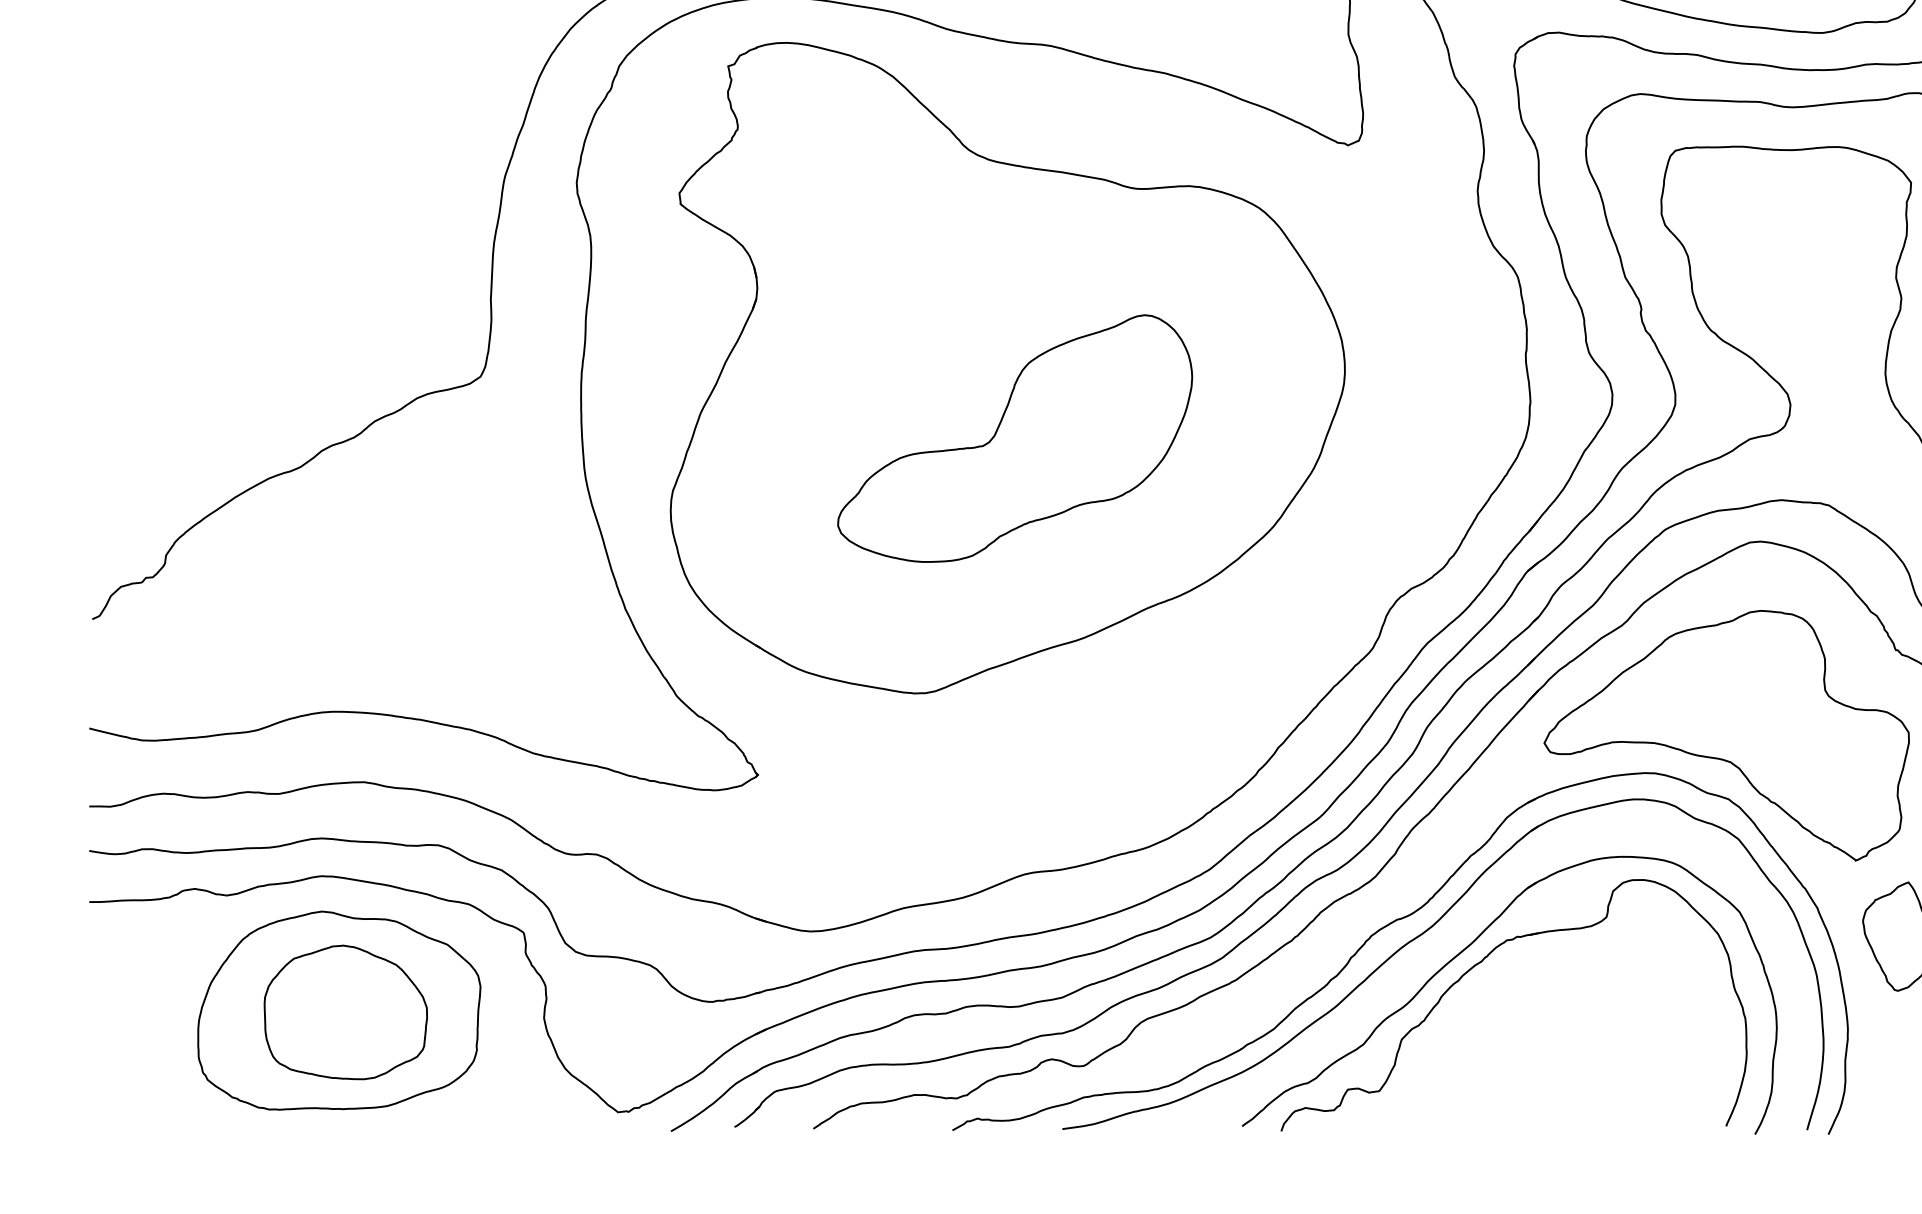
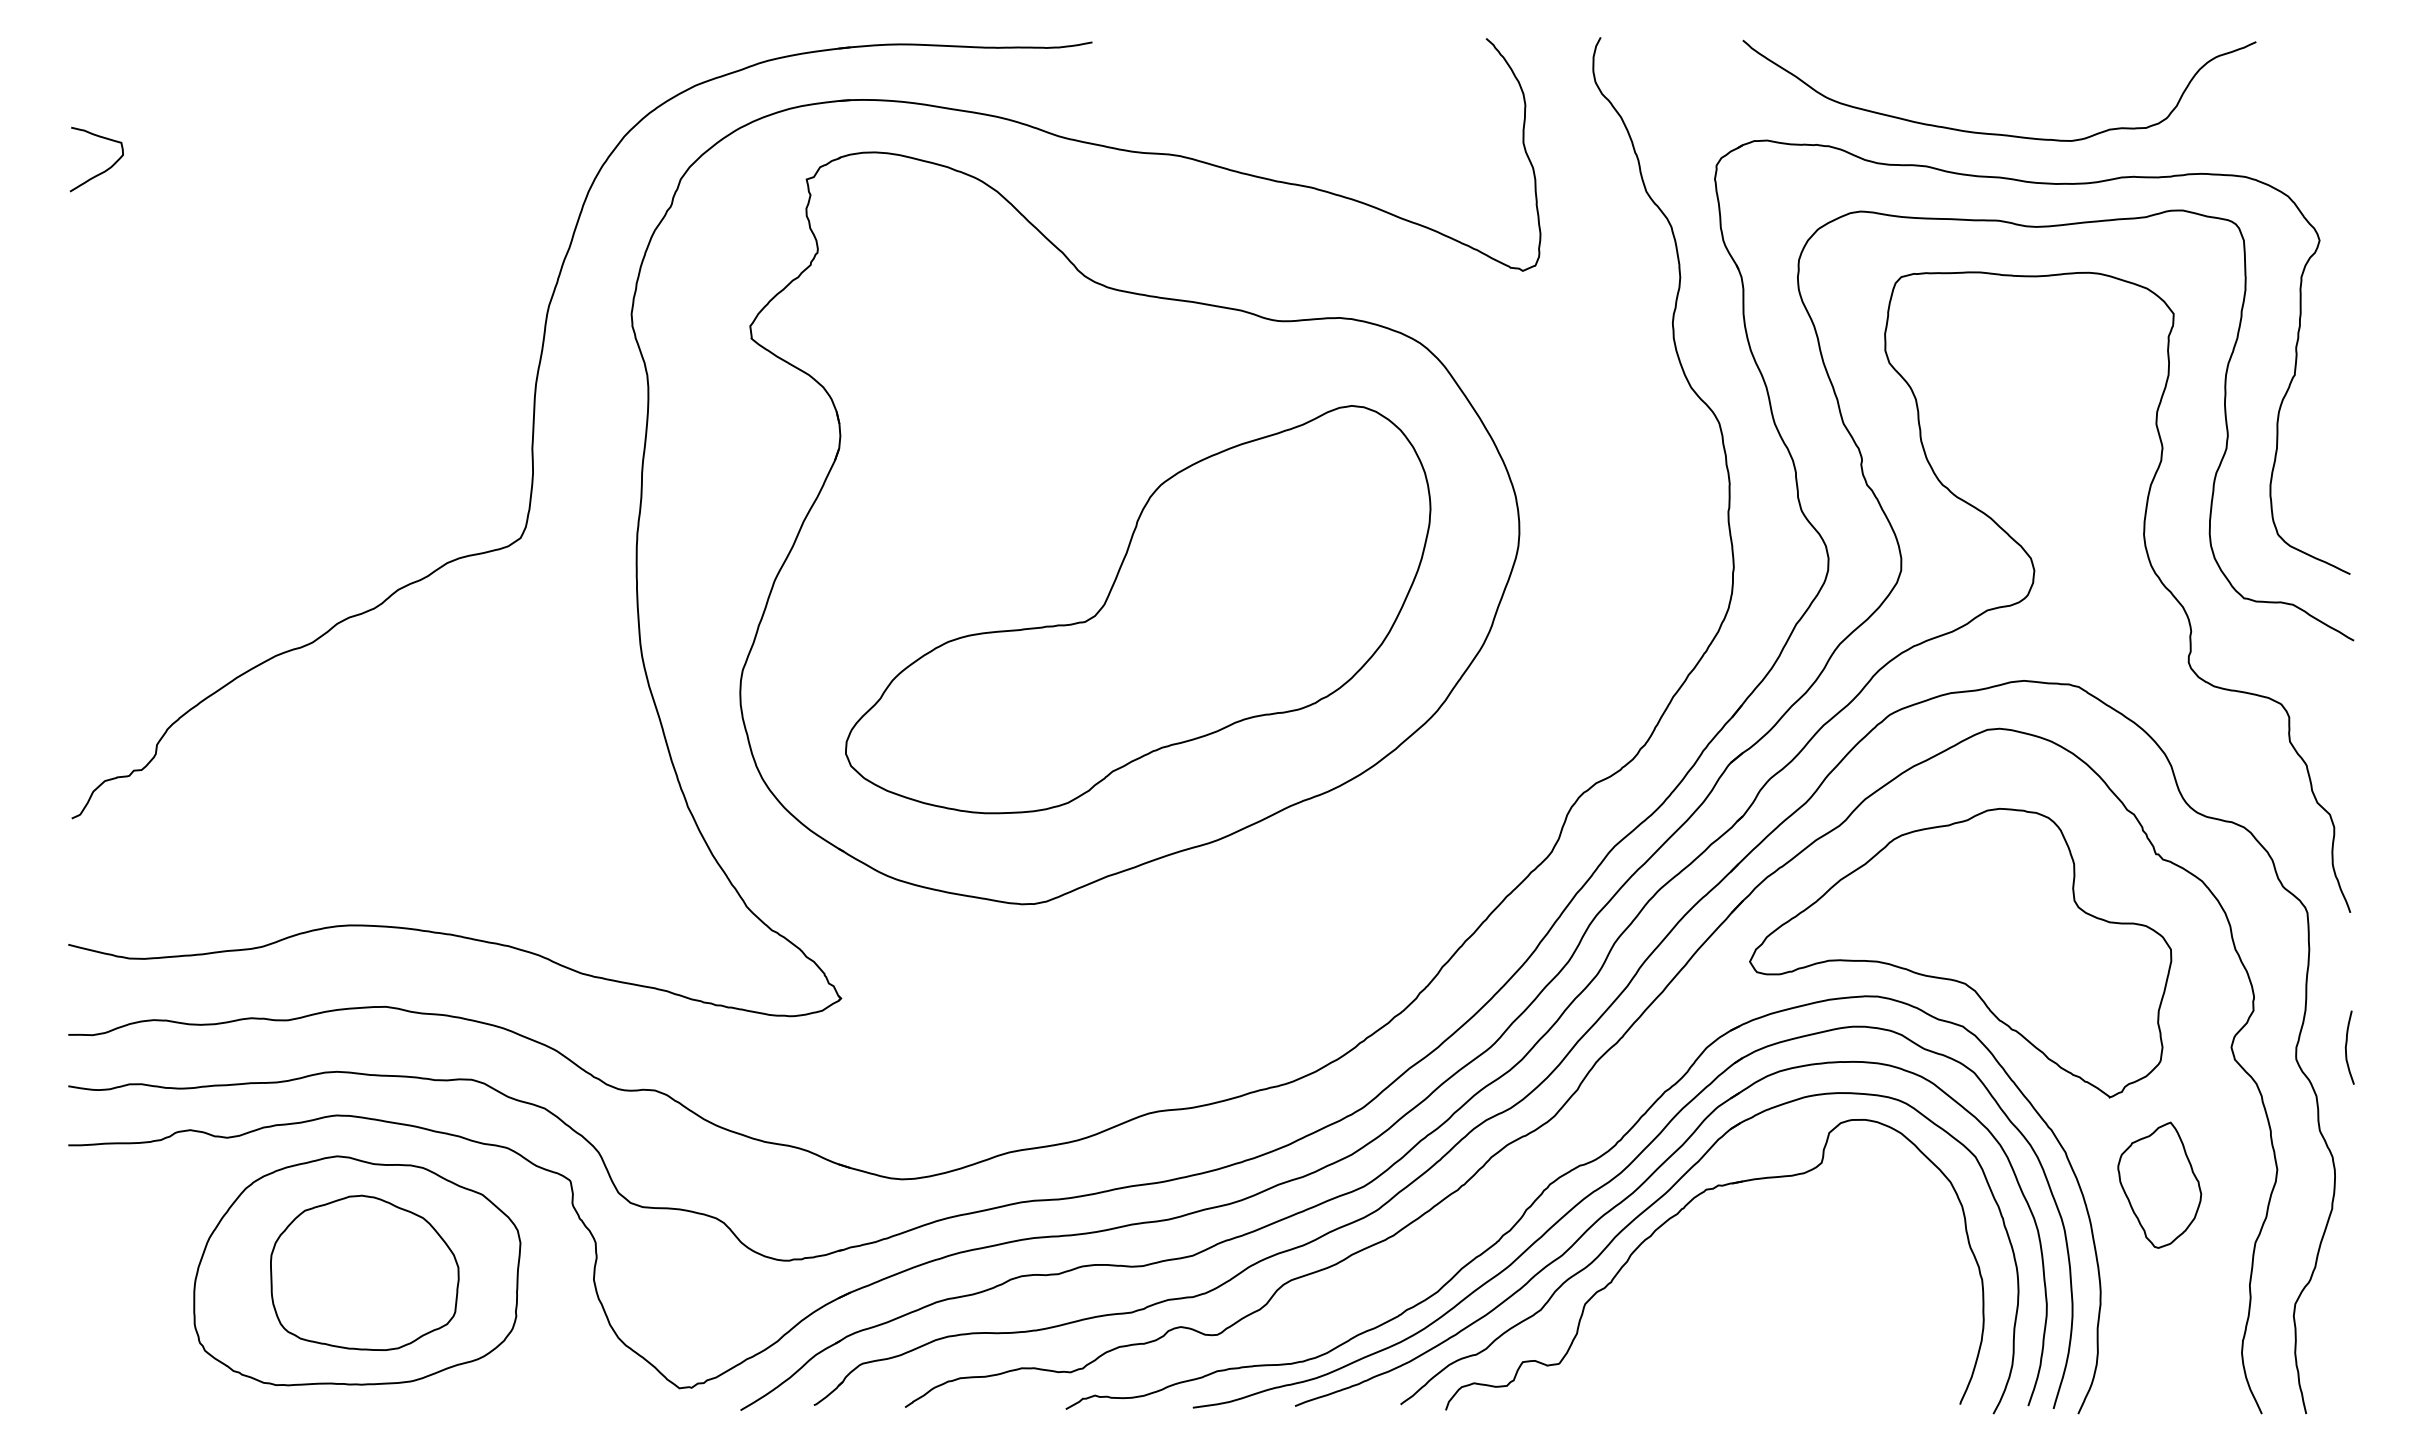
curve: (118, 59) -> (102, 171), added
part: (1015, 438) -> (1138, 609), size x1.43
part: (1447, 941) -> (1637, 1190), added

